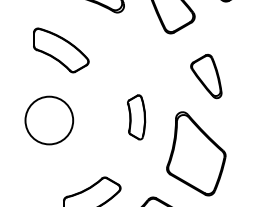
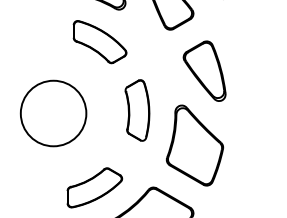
part: (60, 50) -> (99, 42), moved
part: (206, 75) -> (204, 70), size x1.43
part: (136, 117) -> (137, 110), size x1.43
circle: (49, 120) -> (53, 113), size x1.43

